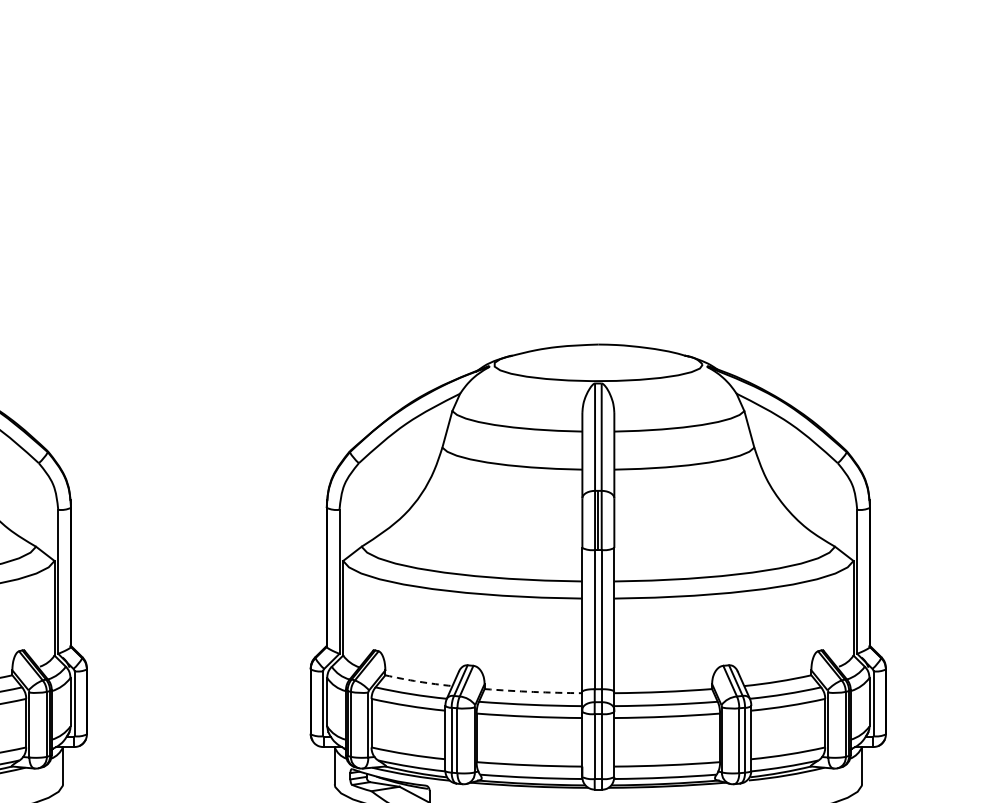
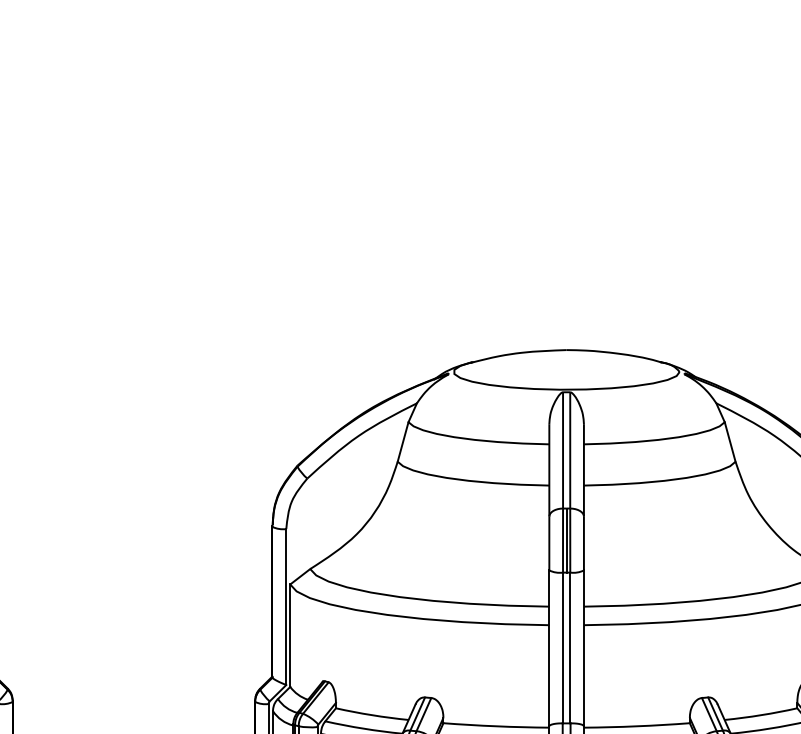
arc: (418, 681) -> (371, 715), dashed -> solid
arc: (533, 691) -> (496, 725), dashed -> solid

